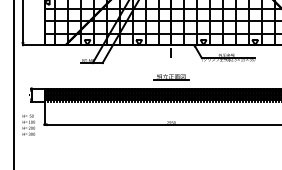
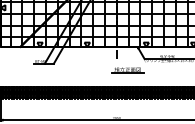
part: (171, 77) -> (127, 70), moved

